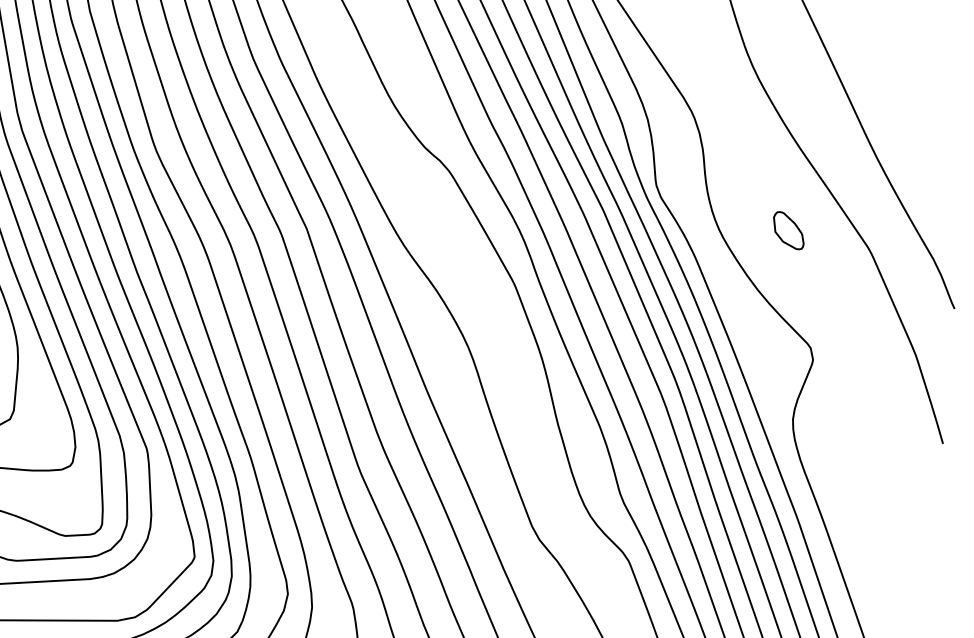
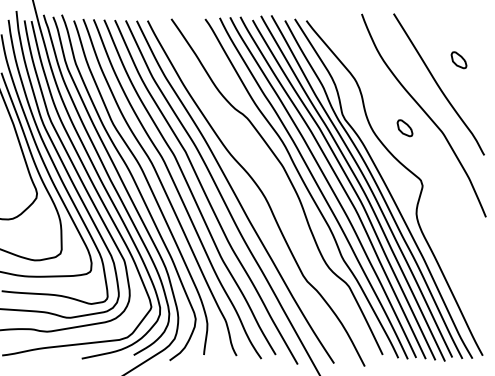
part: (921, 96) -> (458, 60), added

